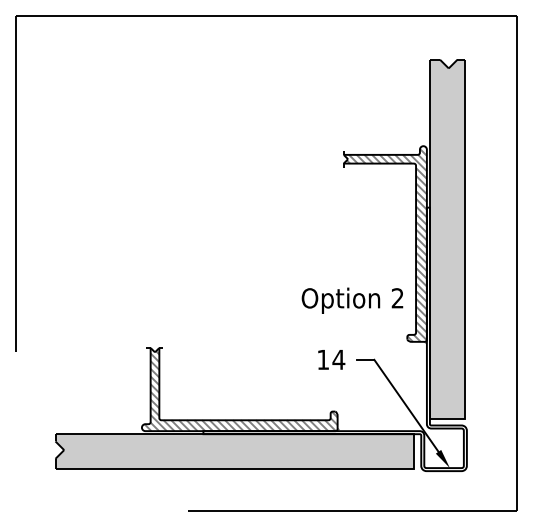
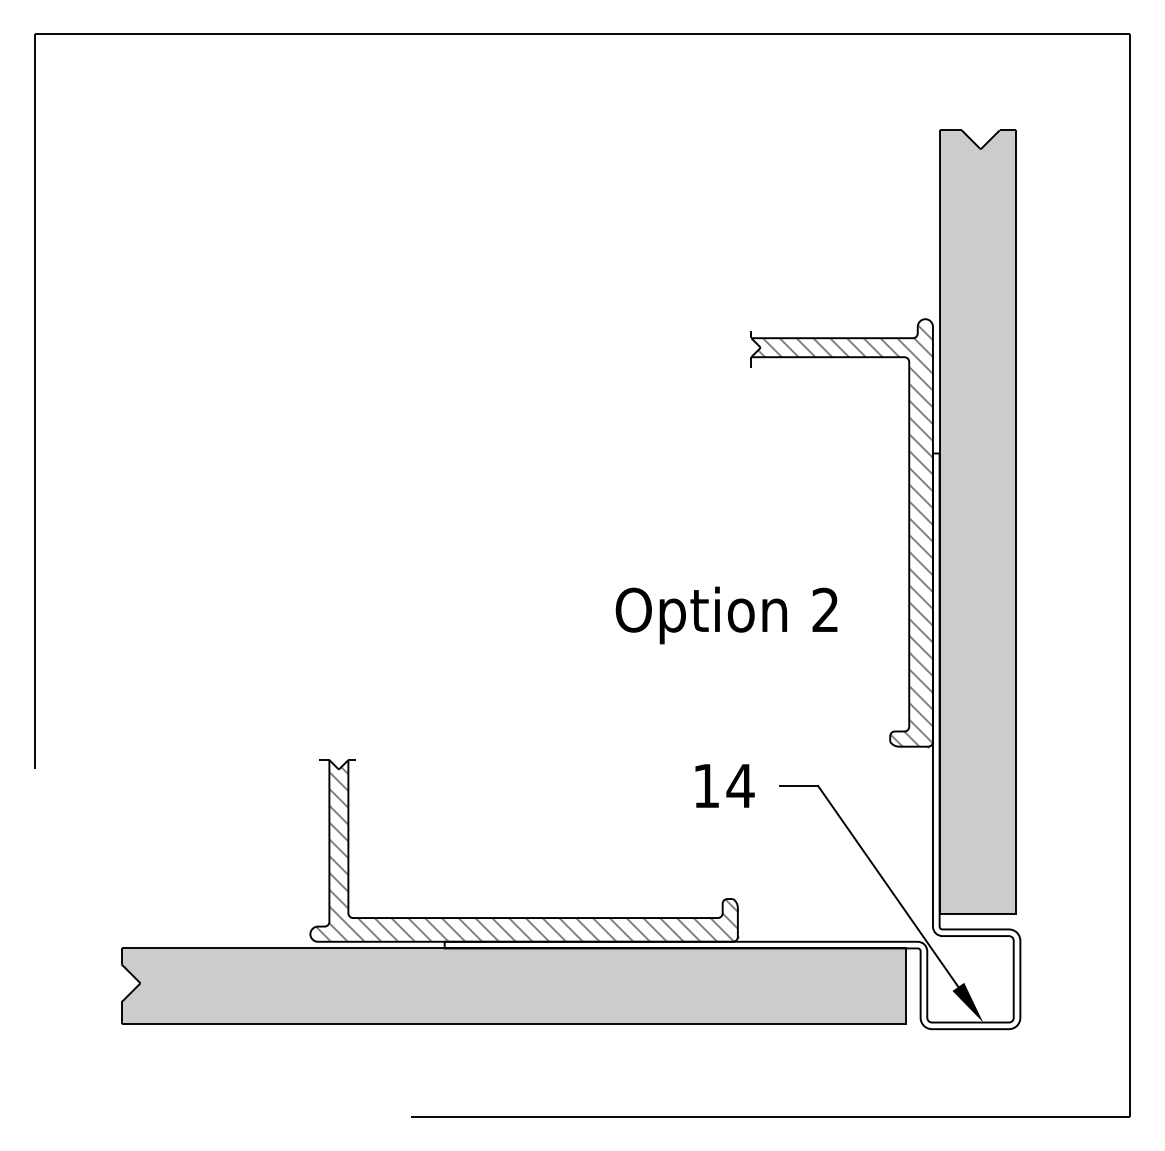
text: (352, 300) -> (726, 614), moved

